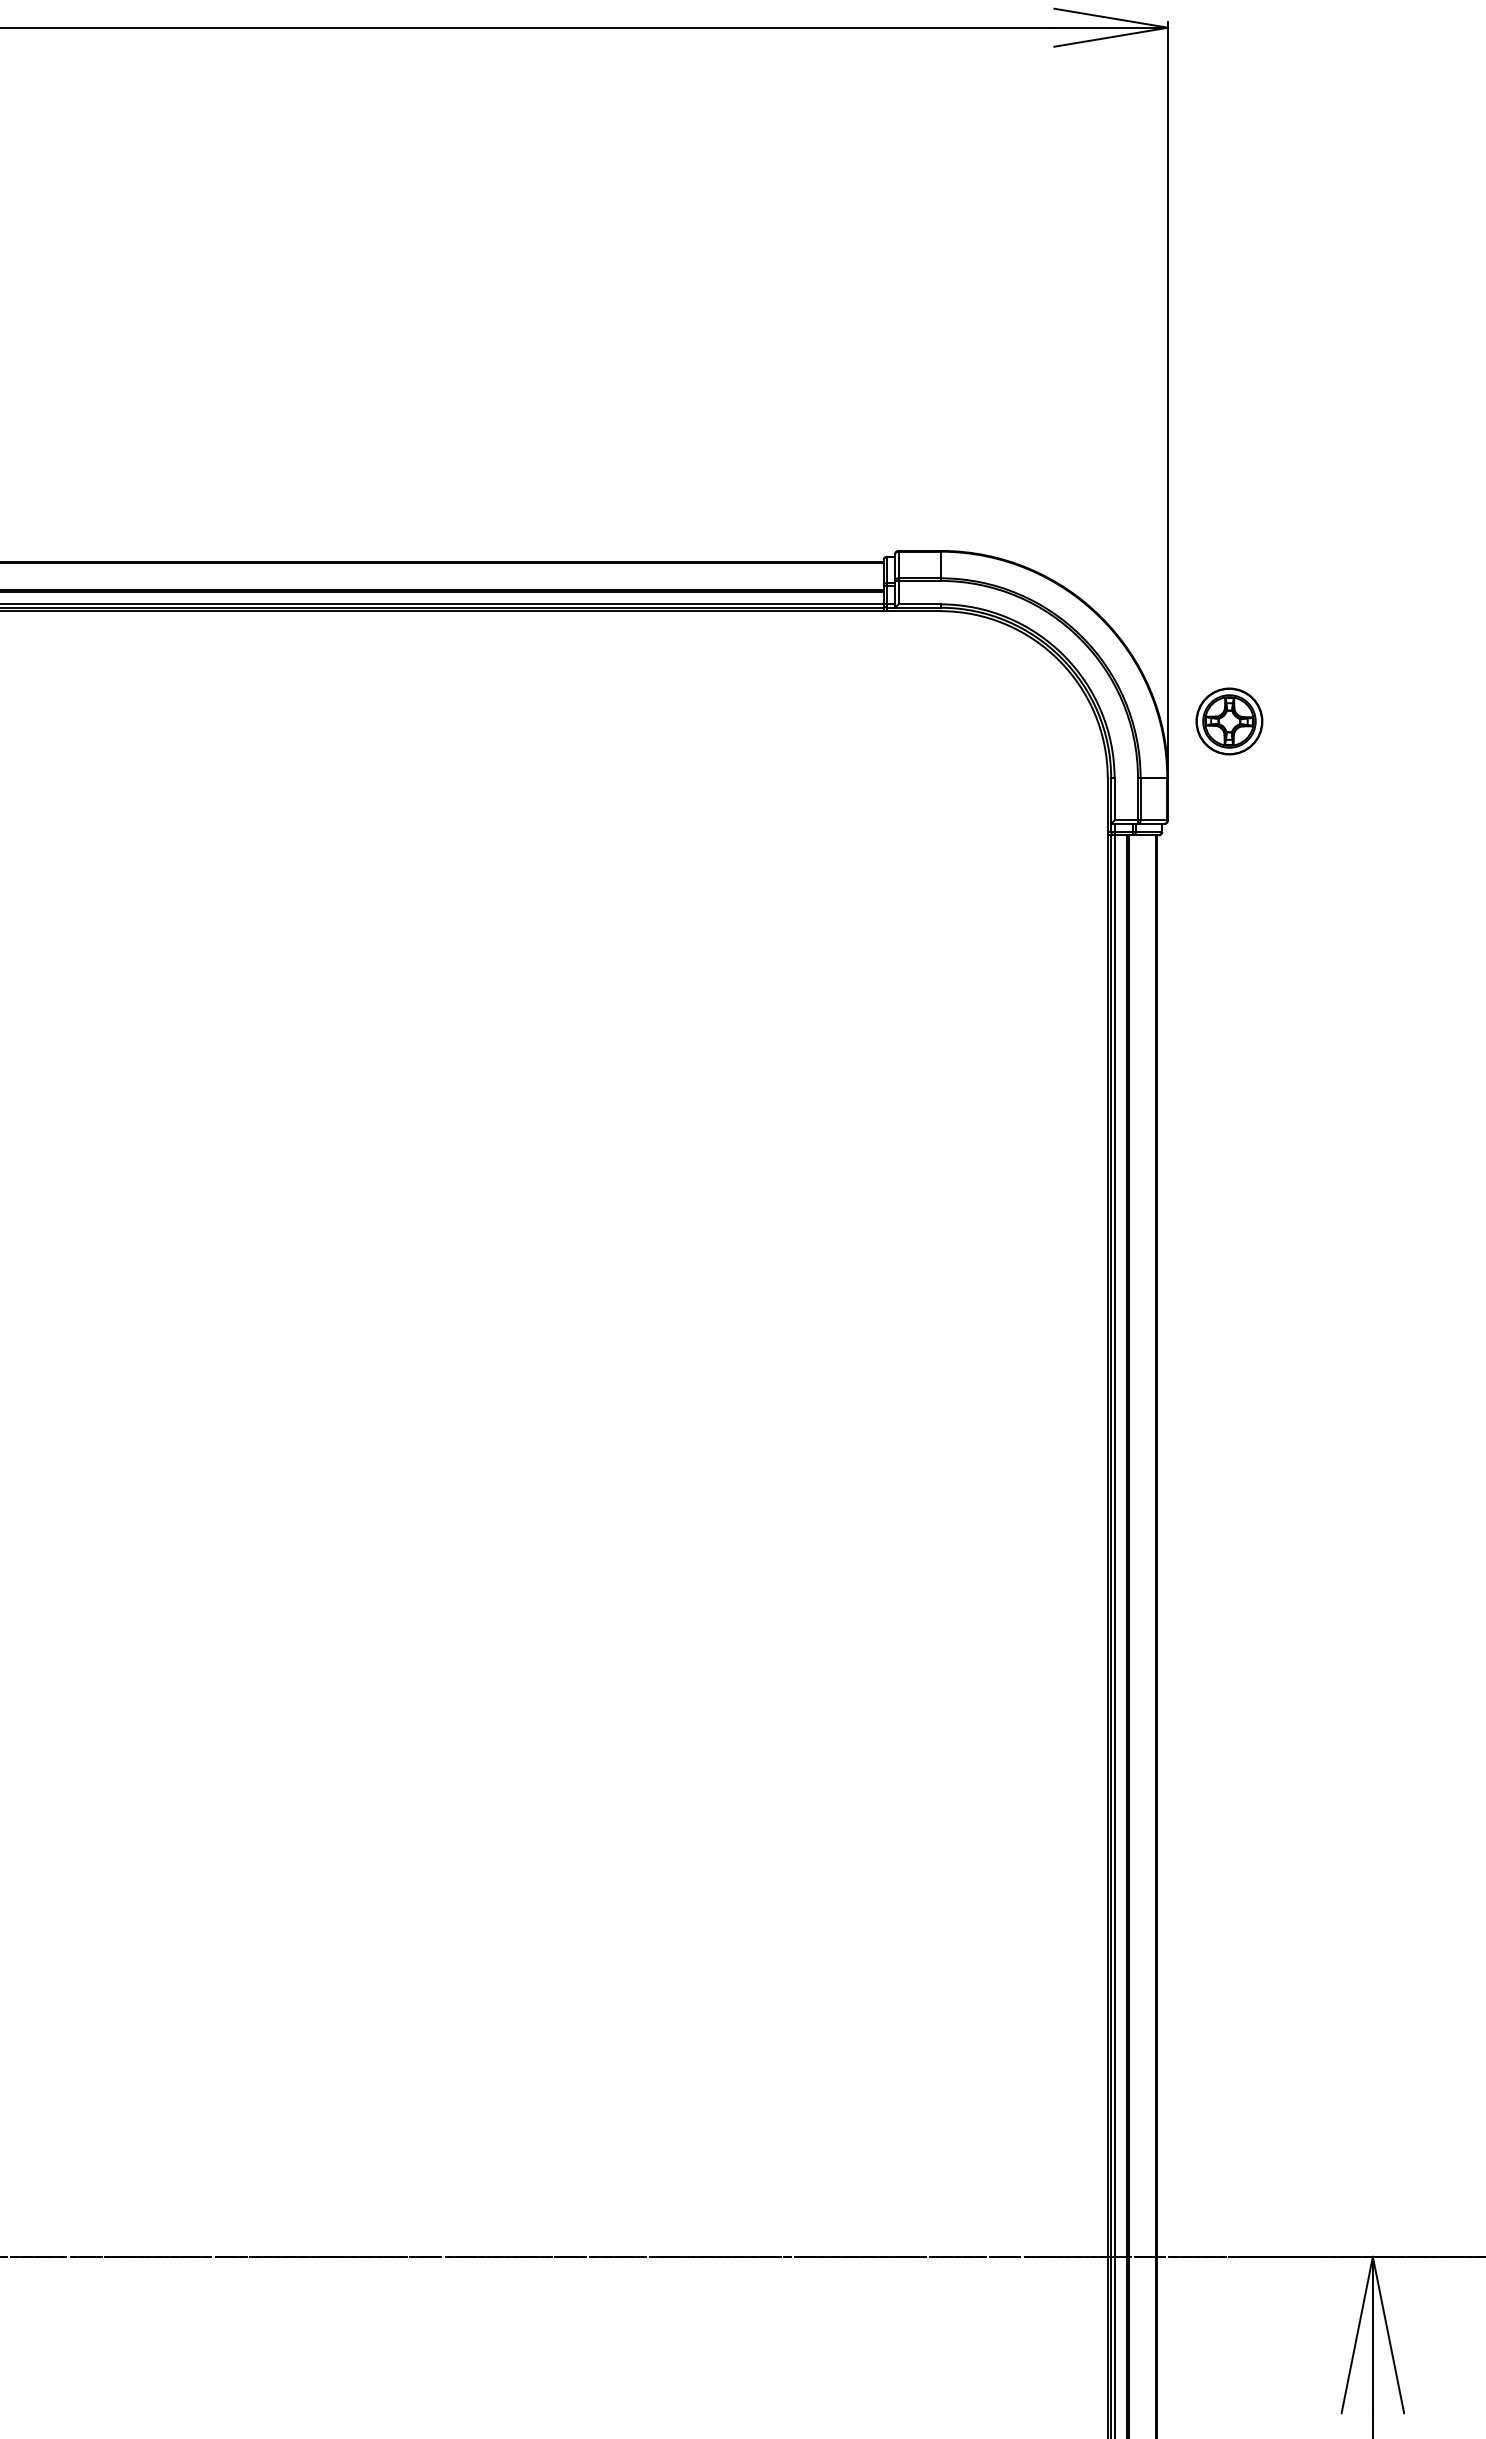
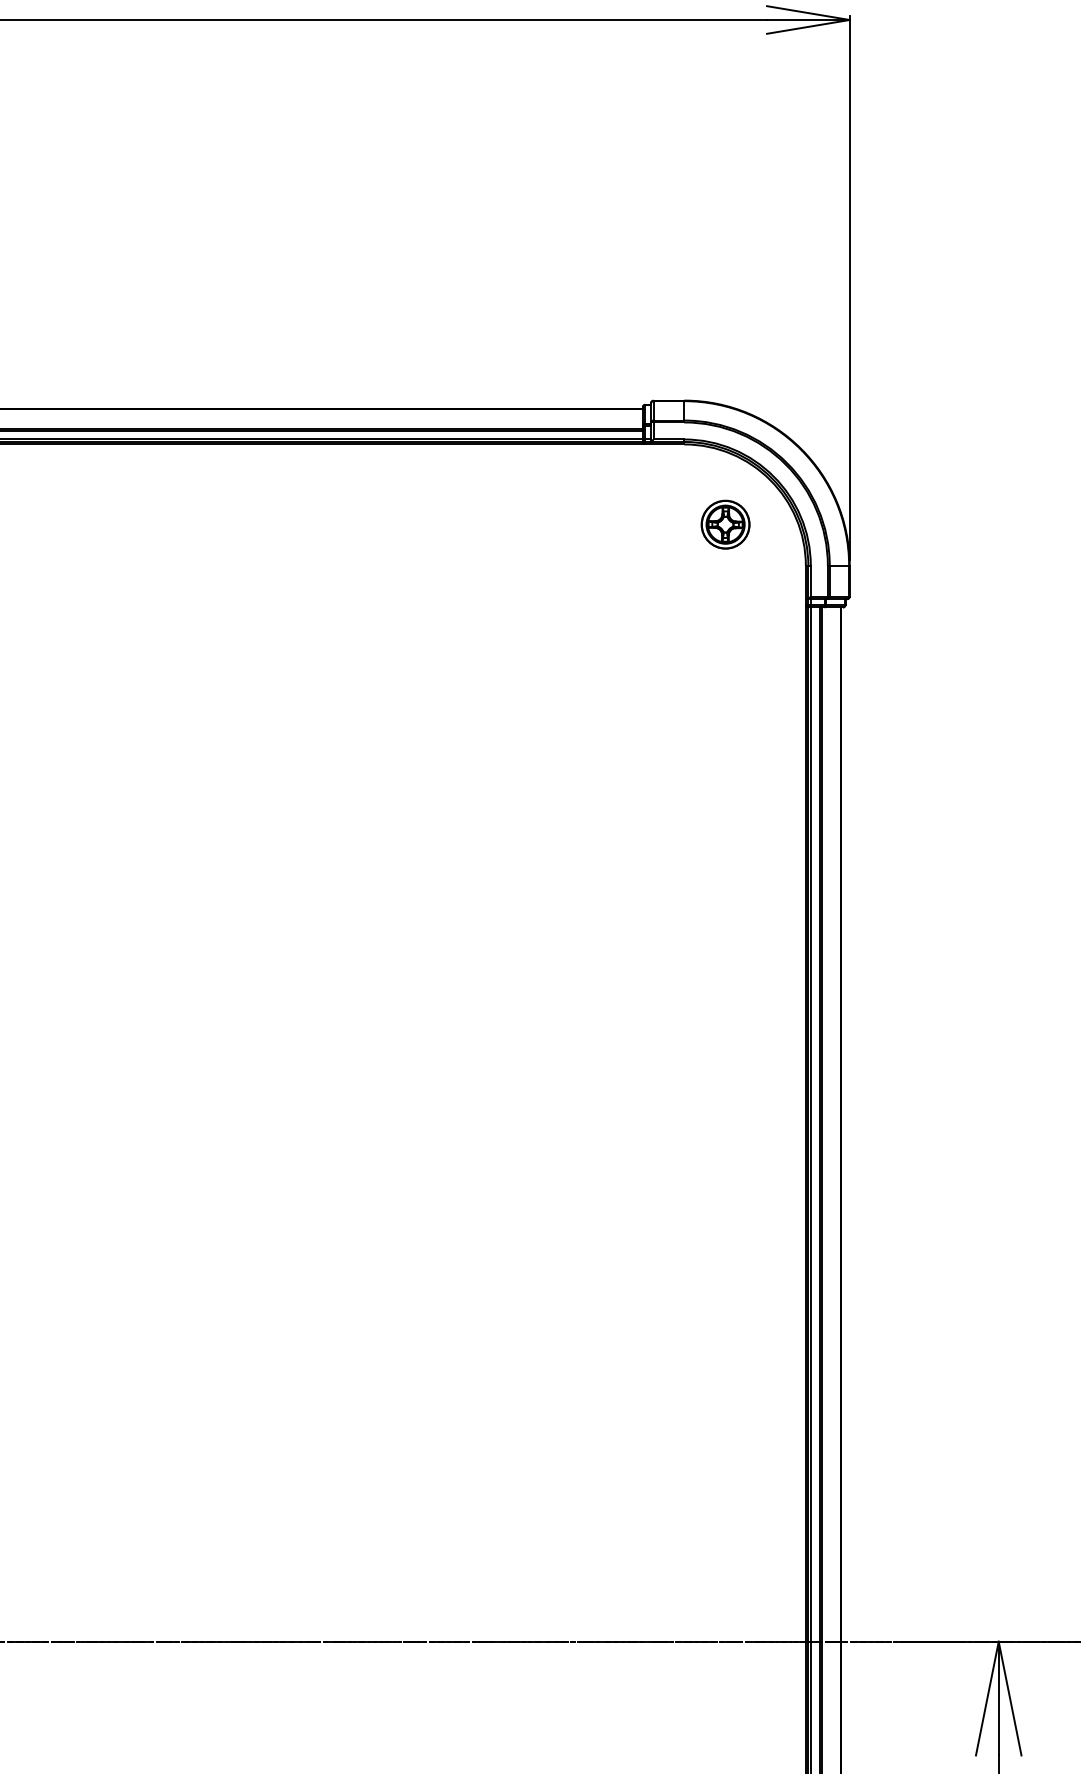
part: (1229, 721) -> (725, 524), moved

